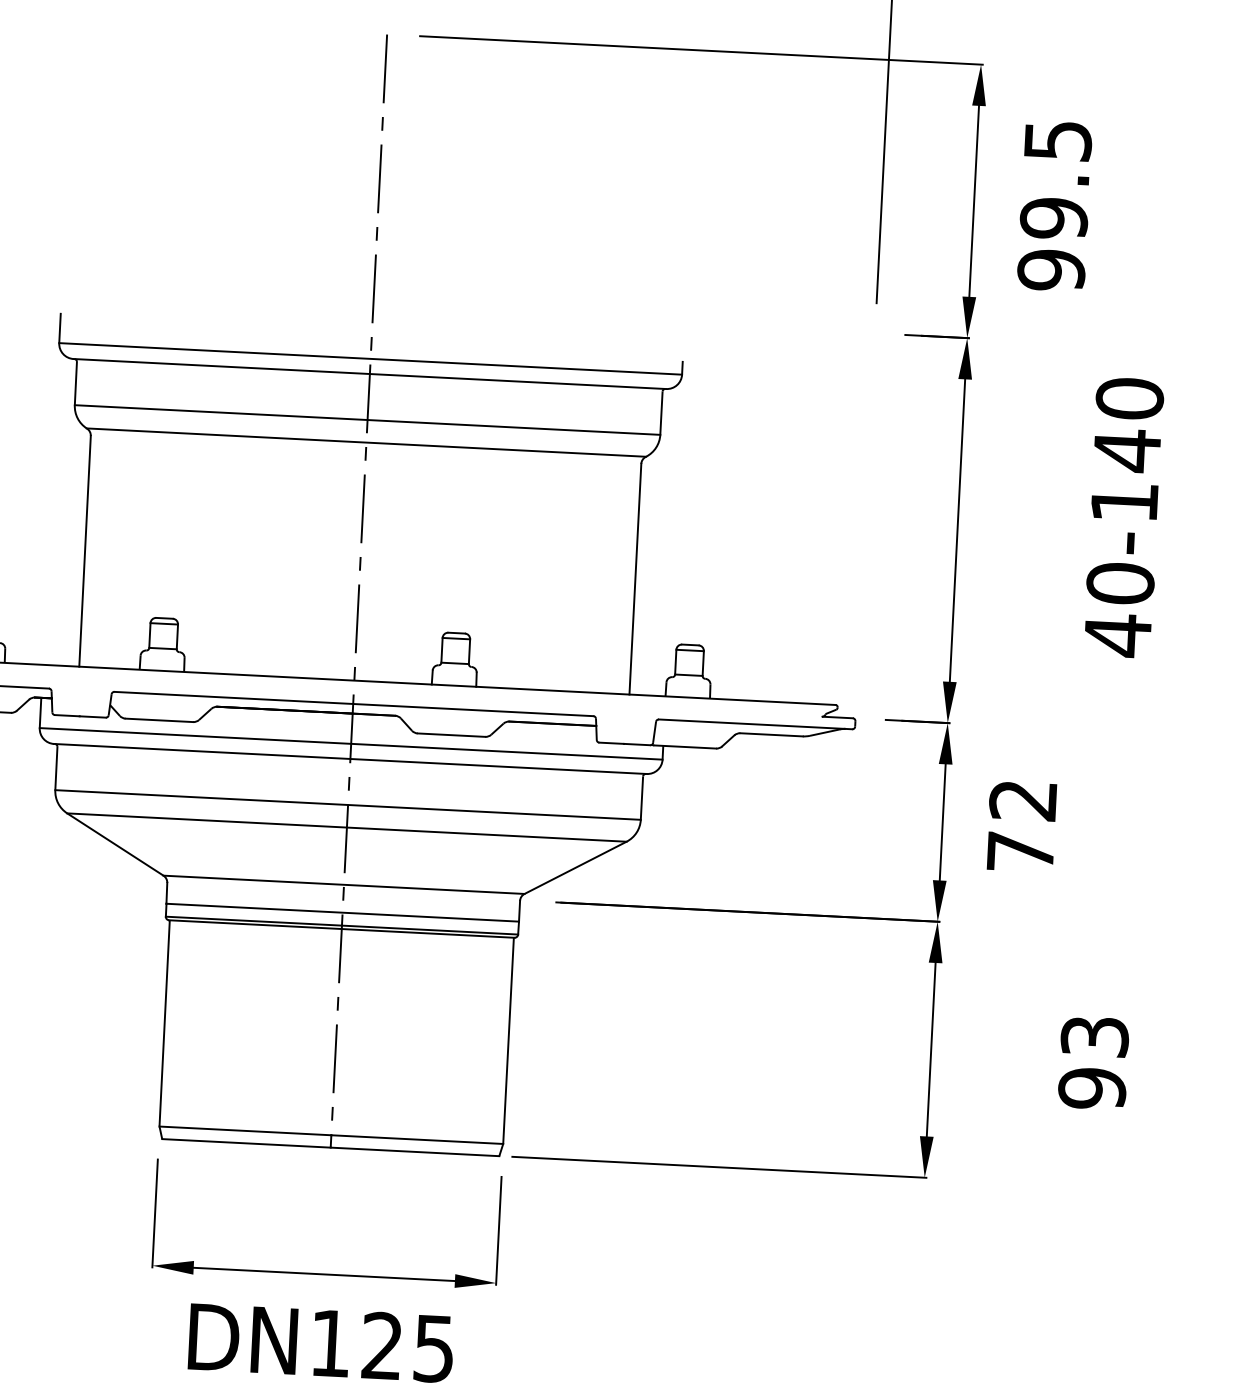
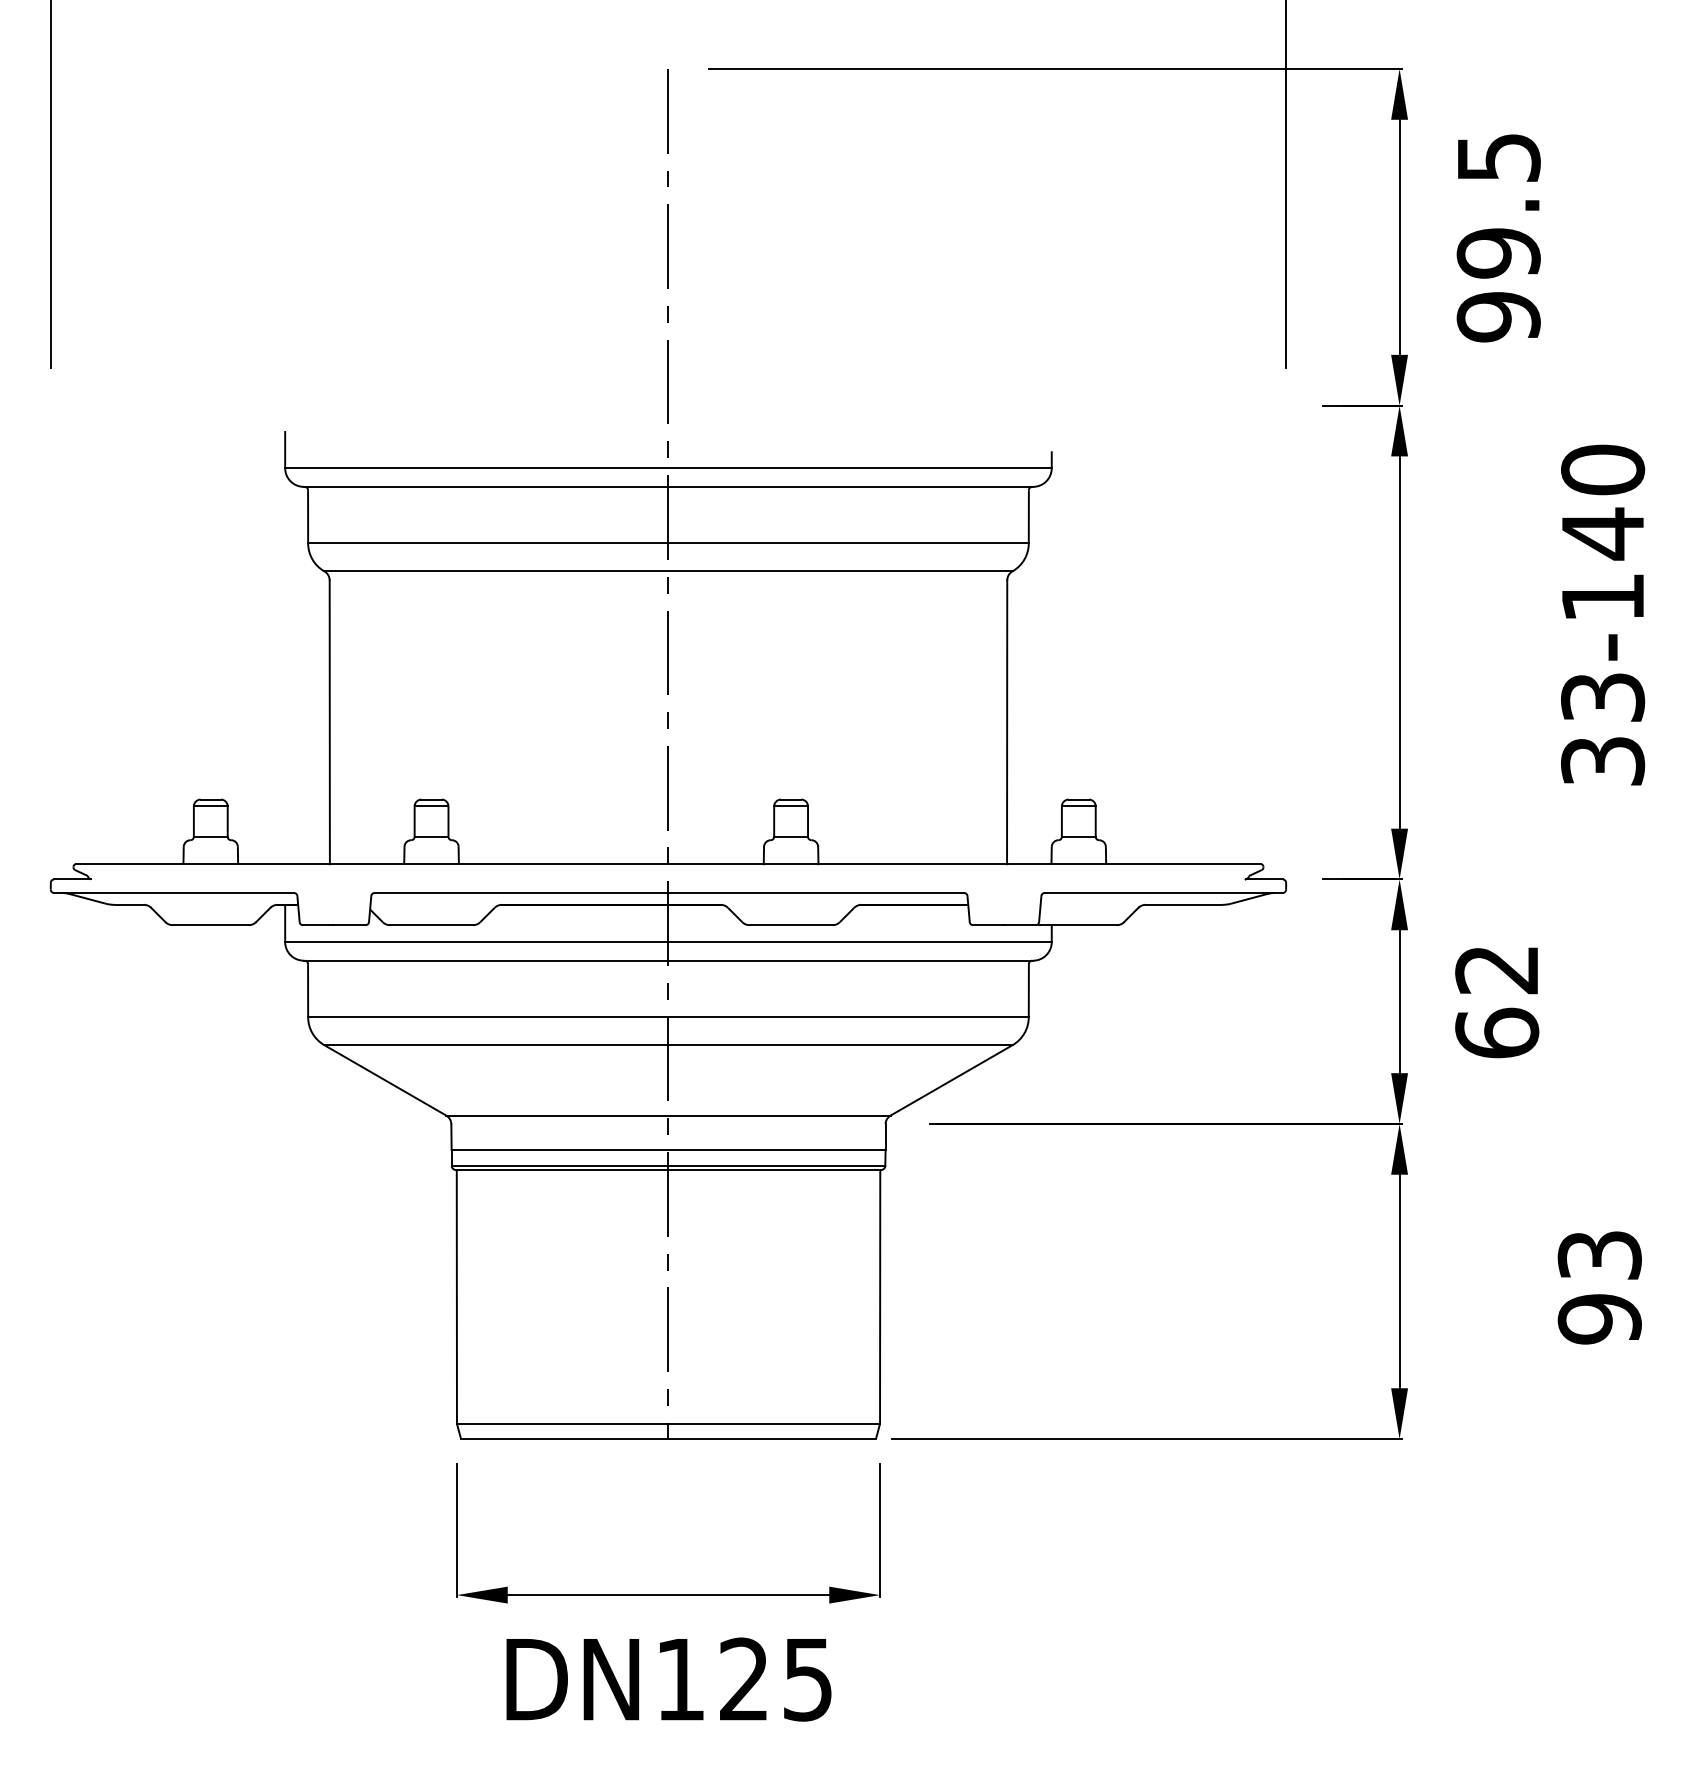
text: (1119, 610) -> (1603, 730), 40-140 -> 33-140
text: (1021, 851) -> (1497, 1032), 72 -> 62

